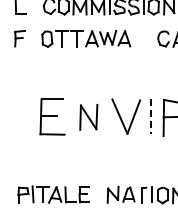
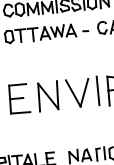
line: (142, 40) -> (85, 30), added
line: (150, 116) -> (97, 91), dashed -> solid
part: (88, 117) -> (48, 96), size x1.43

